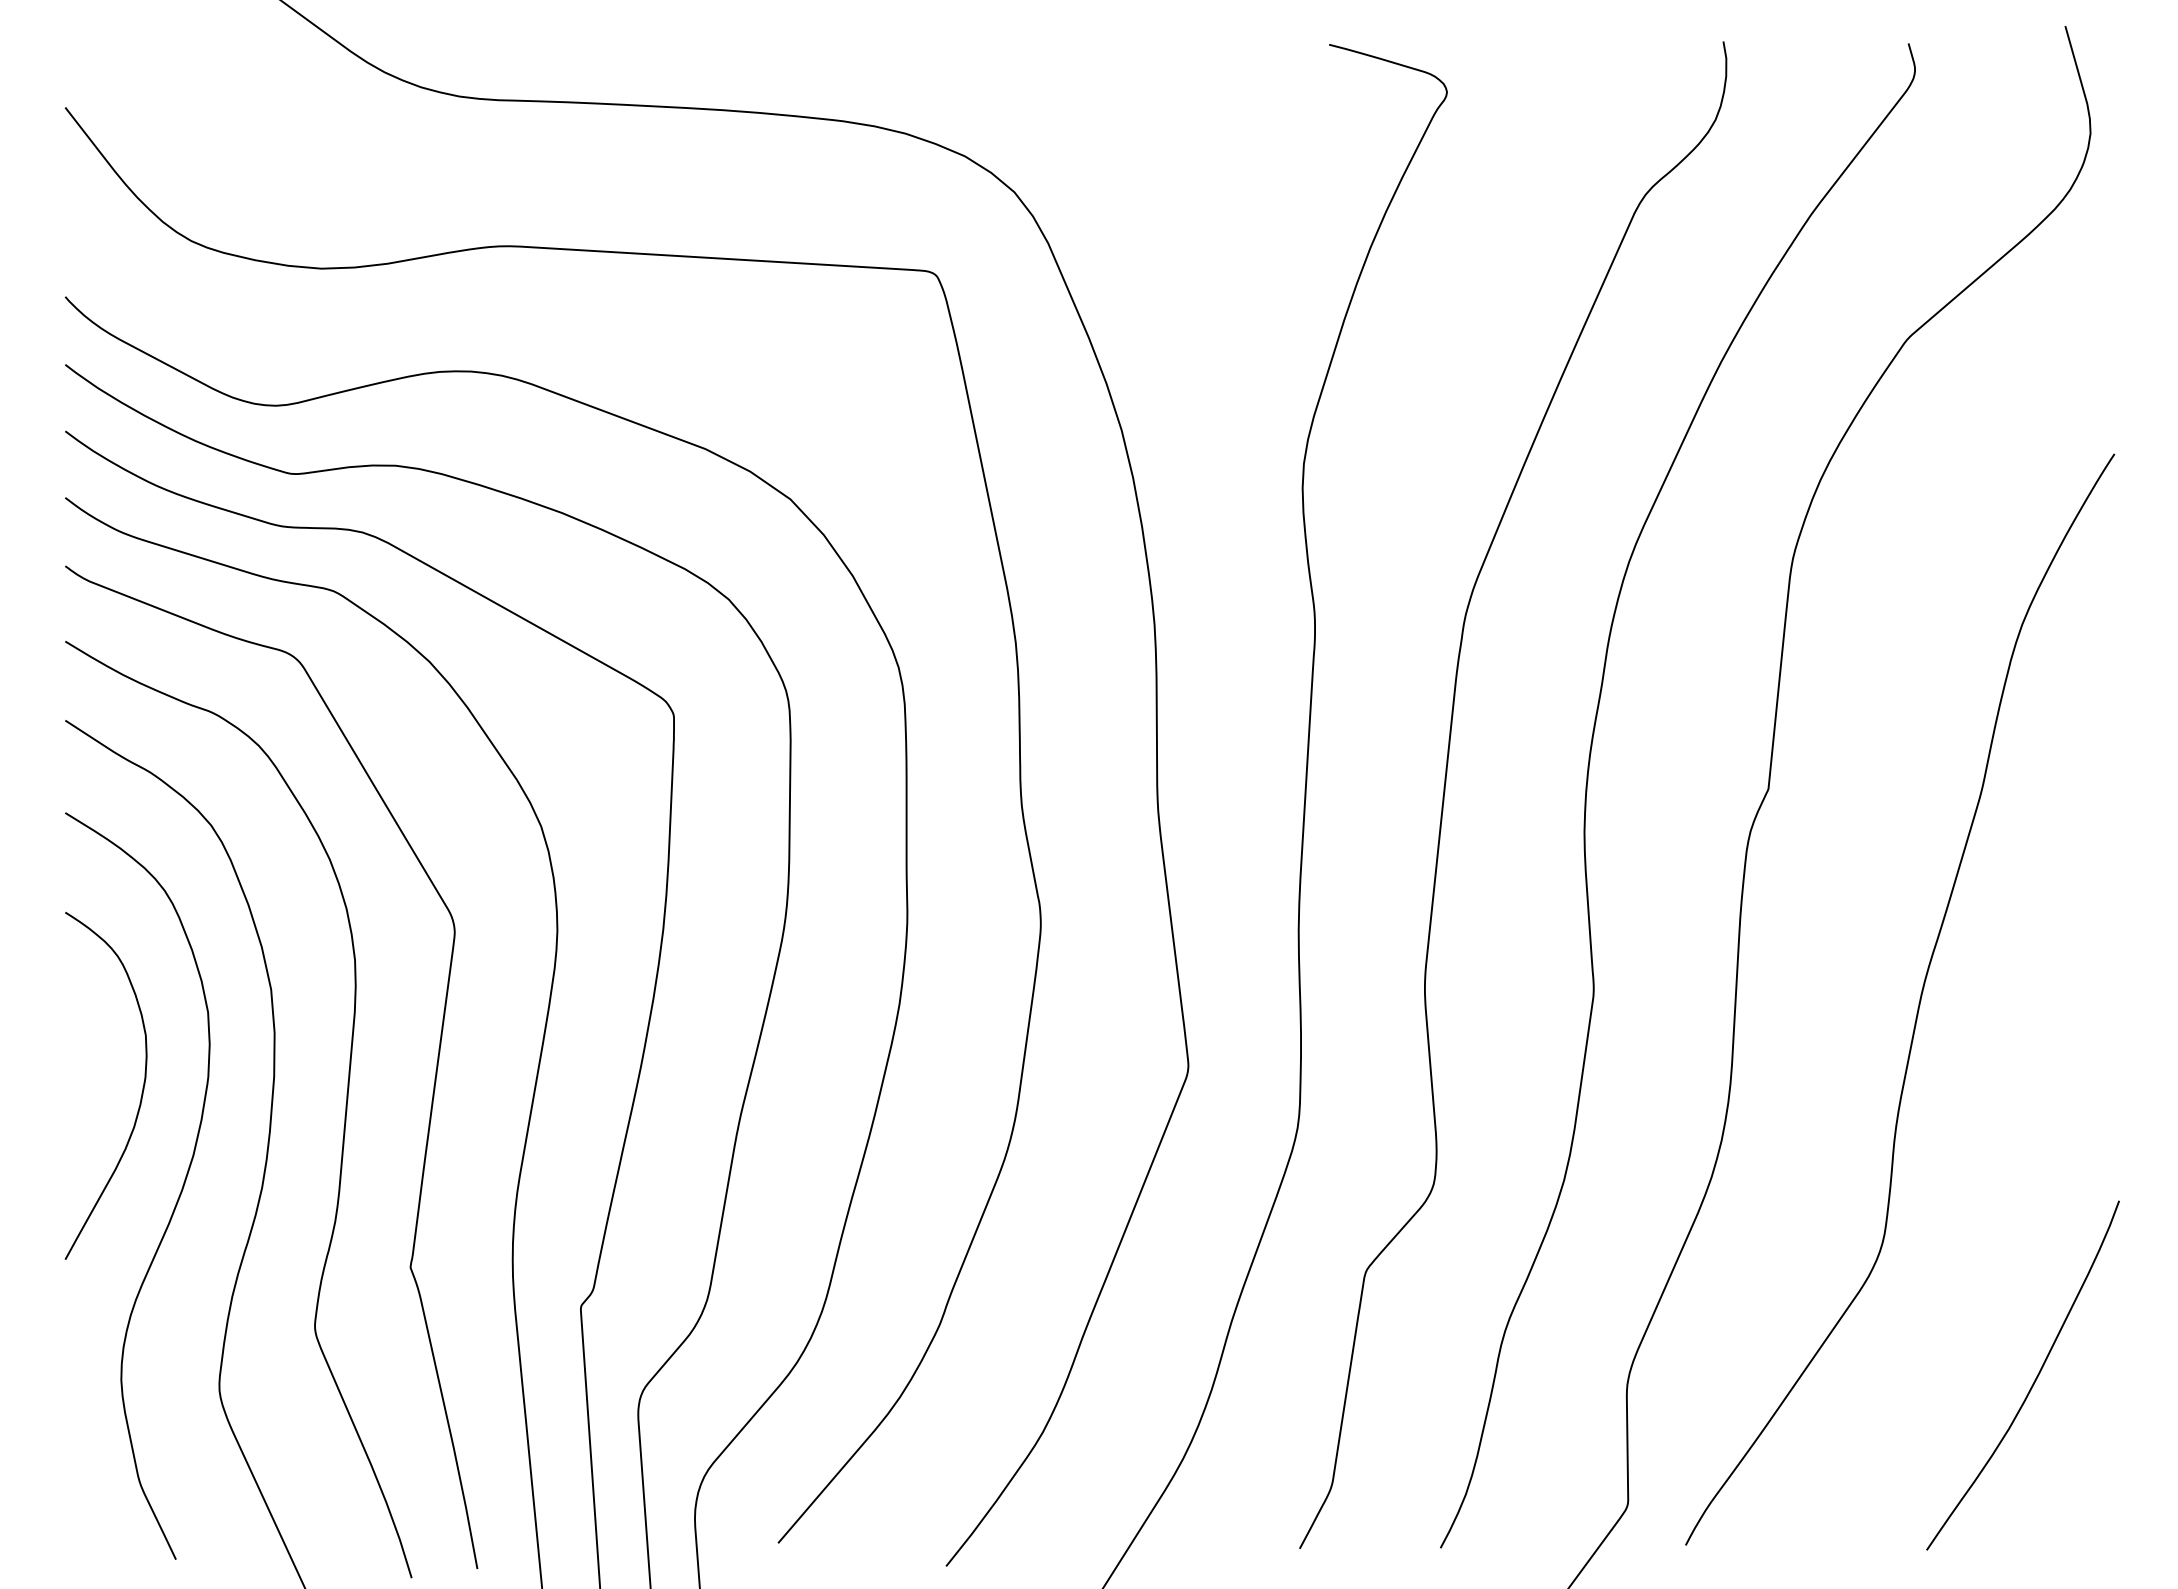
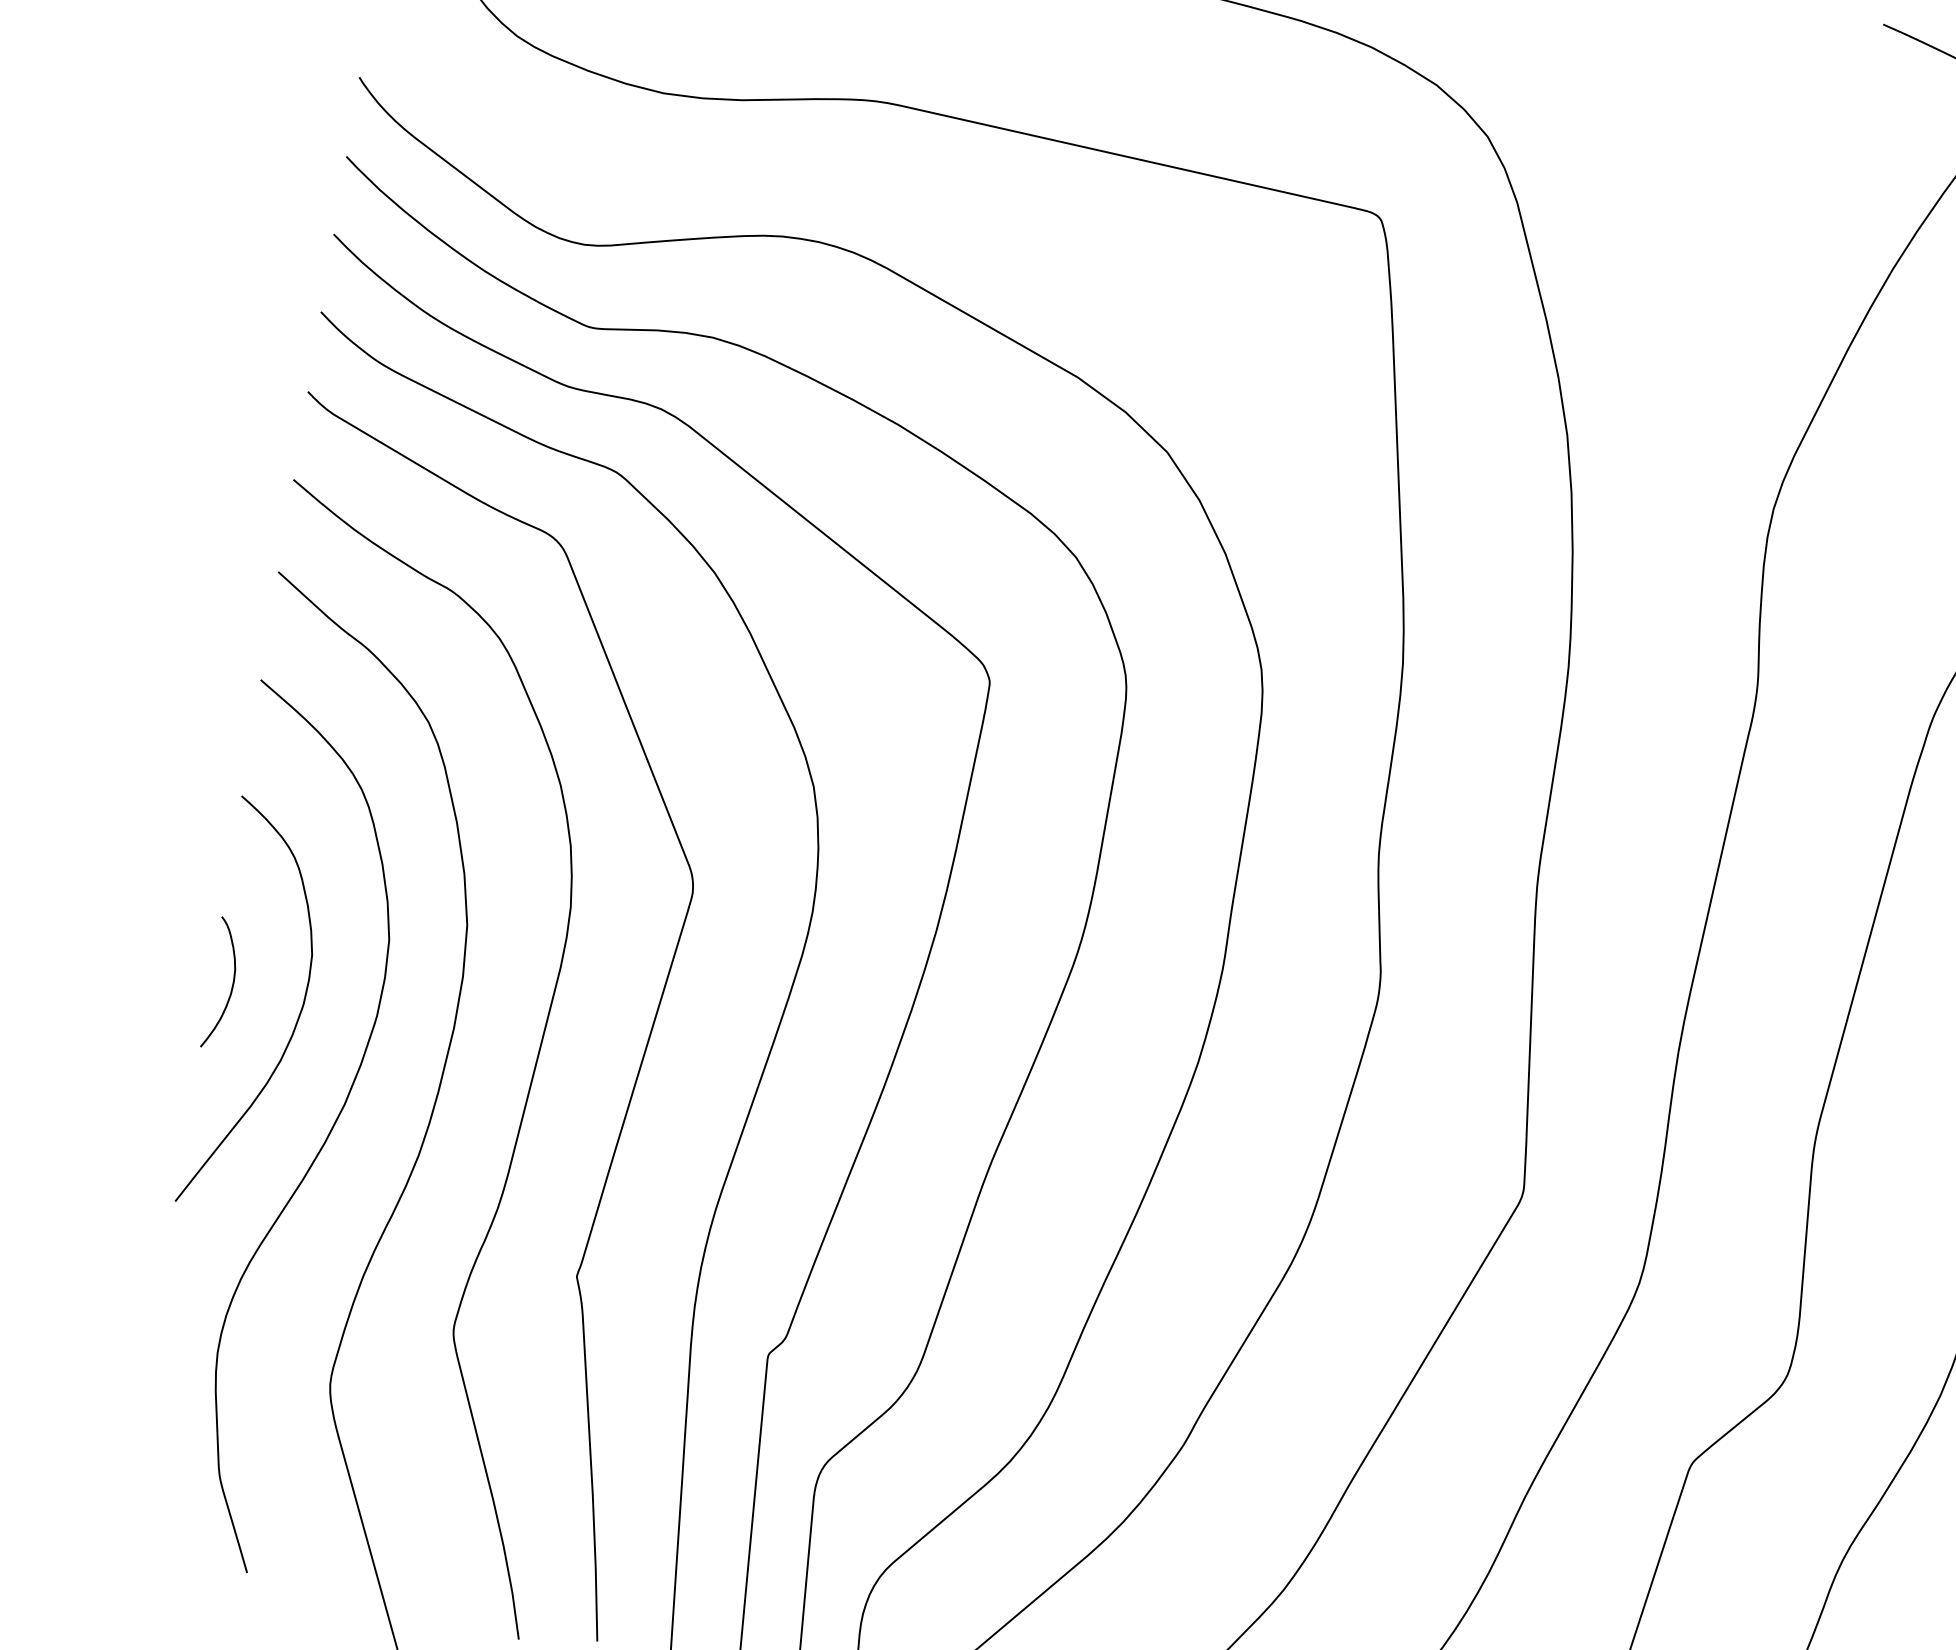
curve: (82, 1074) -> (230, 988), added

